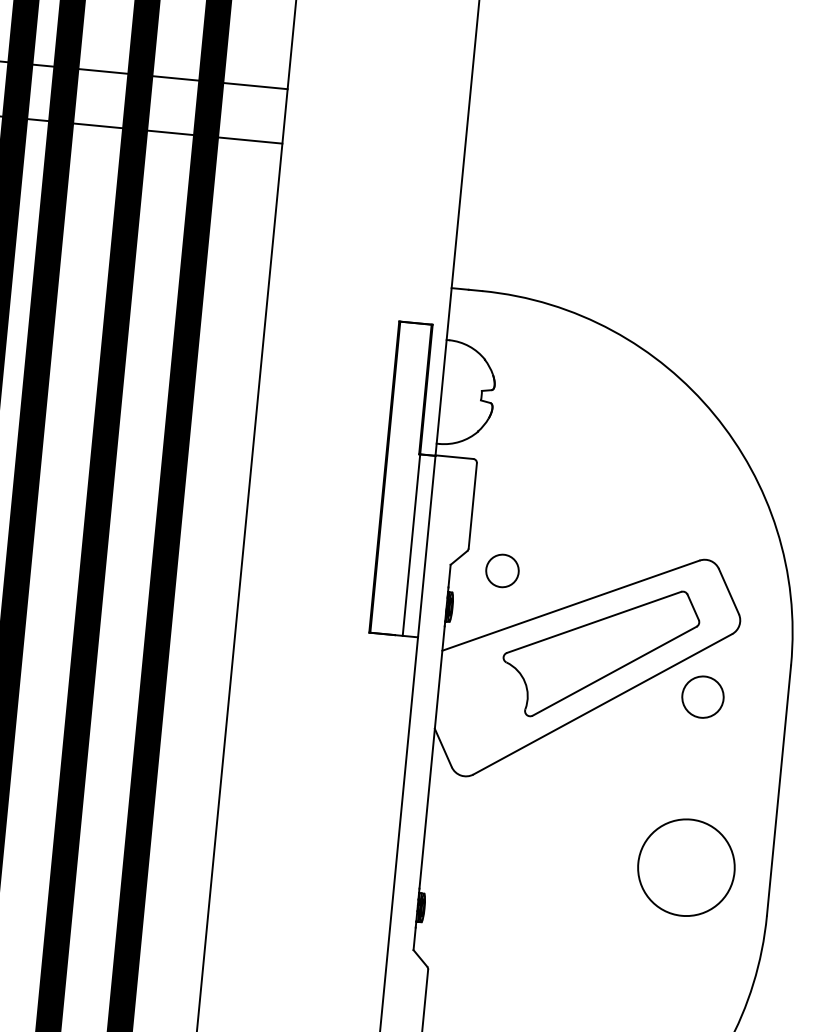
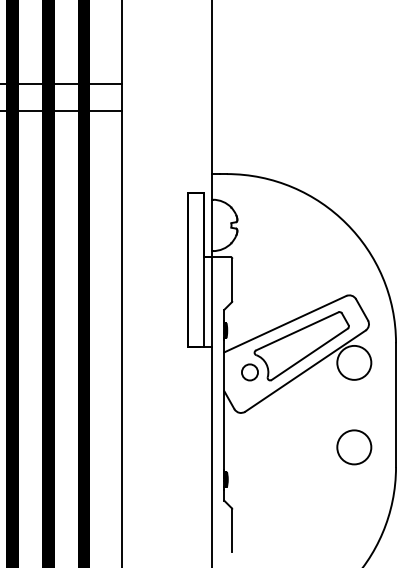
circle: (501, 570) -> (249, 372), moved
circle: (703, 696) -> (354, 362), size x1.67
circle: (686, 868) -> (354, 447), size x0.71

